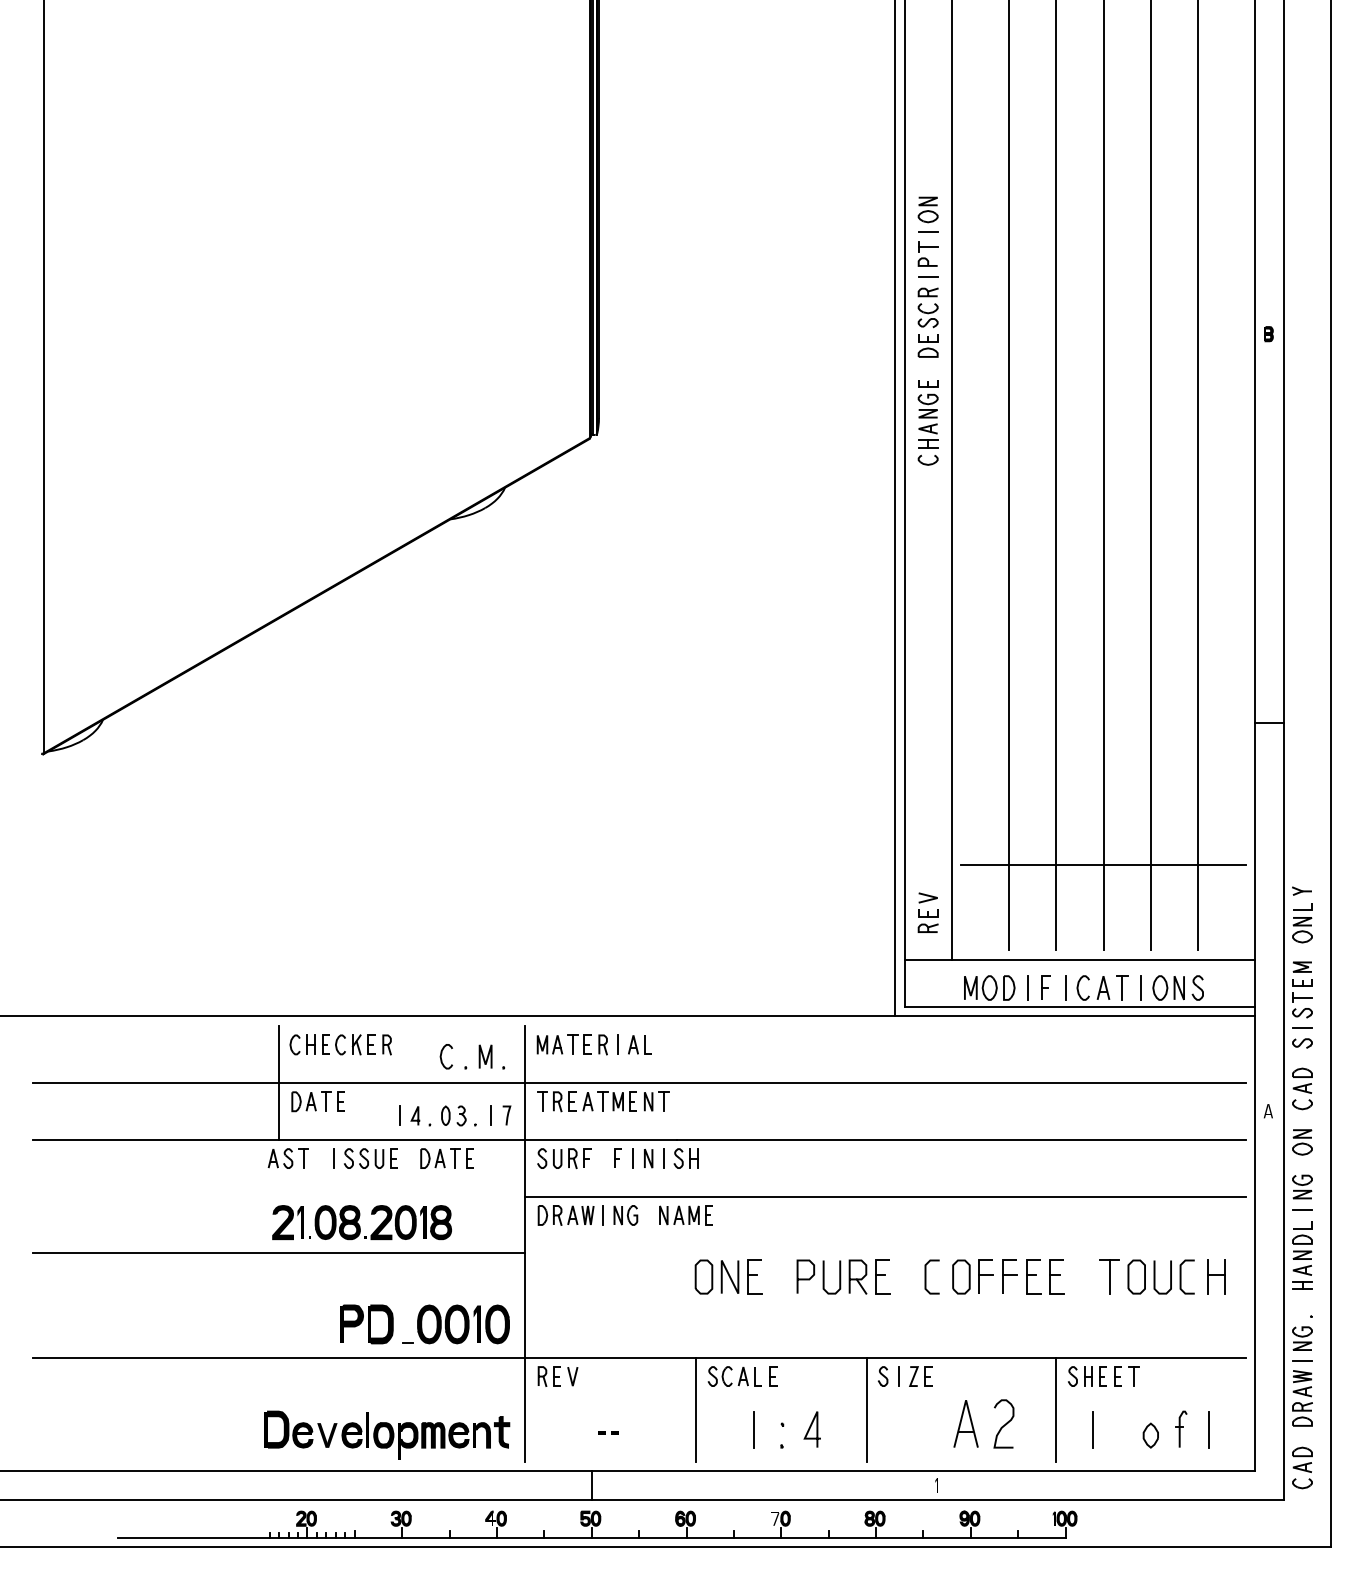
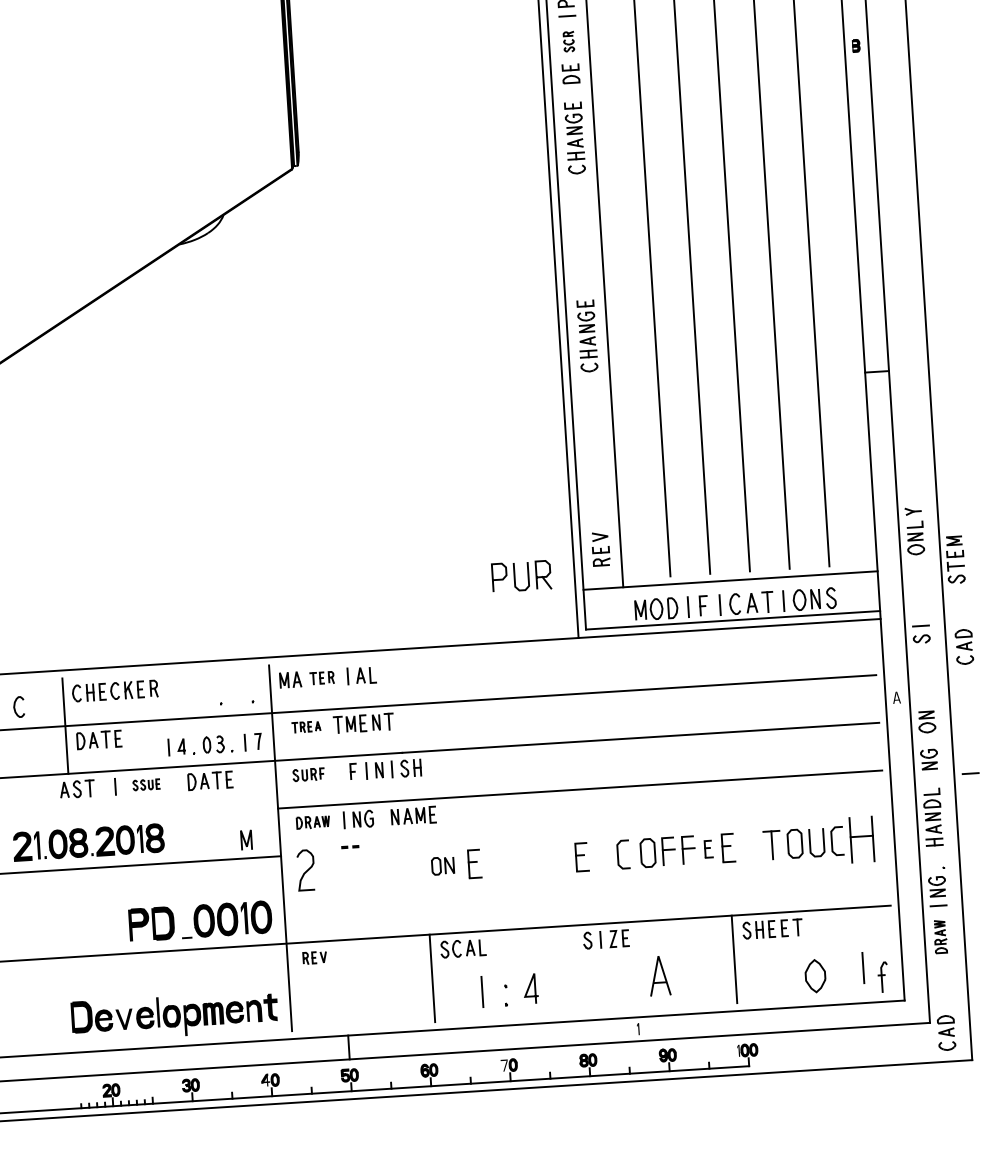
part: (927, 307) -> (568, 41), size x0.6
part: (927, 658) -> (586, 336), added
line: (1103, 864) -> (745, 499), removed
part: (1302, 989) -> (955, 559), moved
part: (587, 1044) -> (322, 677), size x0.7
curve: (441, 1056) -> (14, 707), moved
line: (484, 1056) -> (245, 840), moved
part: (1302, 1088) -> (964, 646), moved
part: (565, 1101) -> (306, 726), size x0.6
part: (370, 1158) -> (146, 784), size x0.6
part: (564, 1158) -> (308, 774), size x0.7
line: (1302, 1209) -> (970, 773), moved
part: (565, 1215) -> (312, 822), size x0.7
part: (361, 1222) -> (88, 842), moved
part: (716, 1276) -> (442, 865), size x0.6
part: (824, 1276) -> (515, 576), moved
part: (1033, 1276) -> (708, 848), size x0.6
part: (1216, 1276) -> (861, 839), size x1.6
part: (557, 1376) -> (314, 957), size x0.7
part: (773, 1376) -> (495, 946), removed
part: (1302, 1398) -> (940, 936), size x0.7
line: (866, 1409) -> (575, 969), removed
curve: (1004, 1424) -> (306, 870), moved
part: (1181, 1428) -> (883, 976), moved
line: (1093, 1429) -> (766, 973), removed
line: (605, 1432) -> (347, 847), moved
part: (1150, 1435) -> (815, 976), size x1.6
part: (1302, 1467) -> (946, 1032), moved

